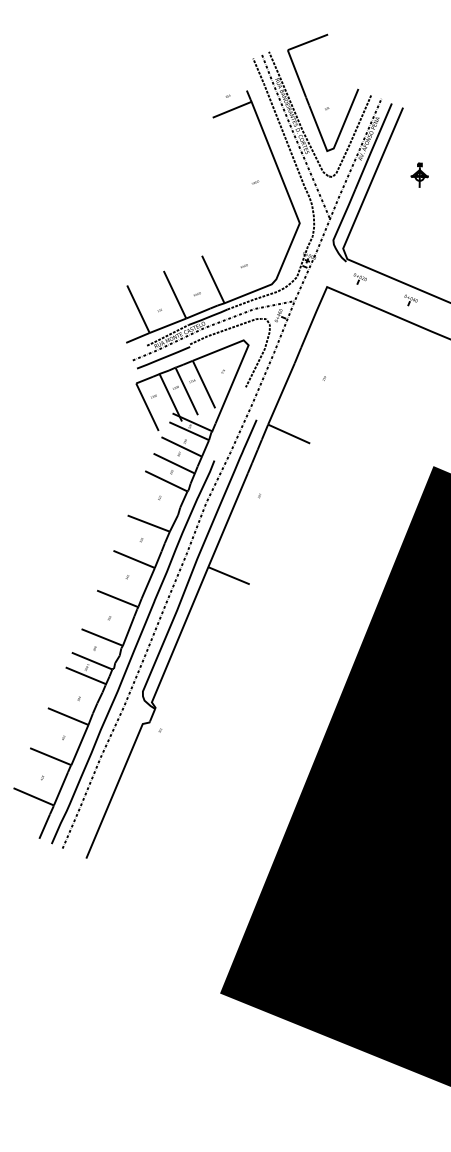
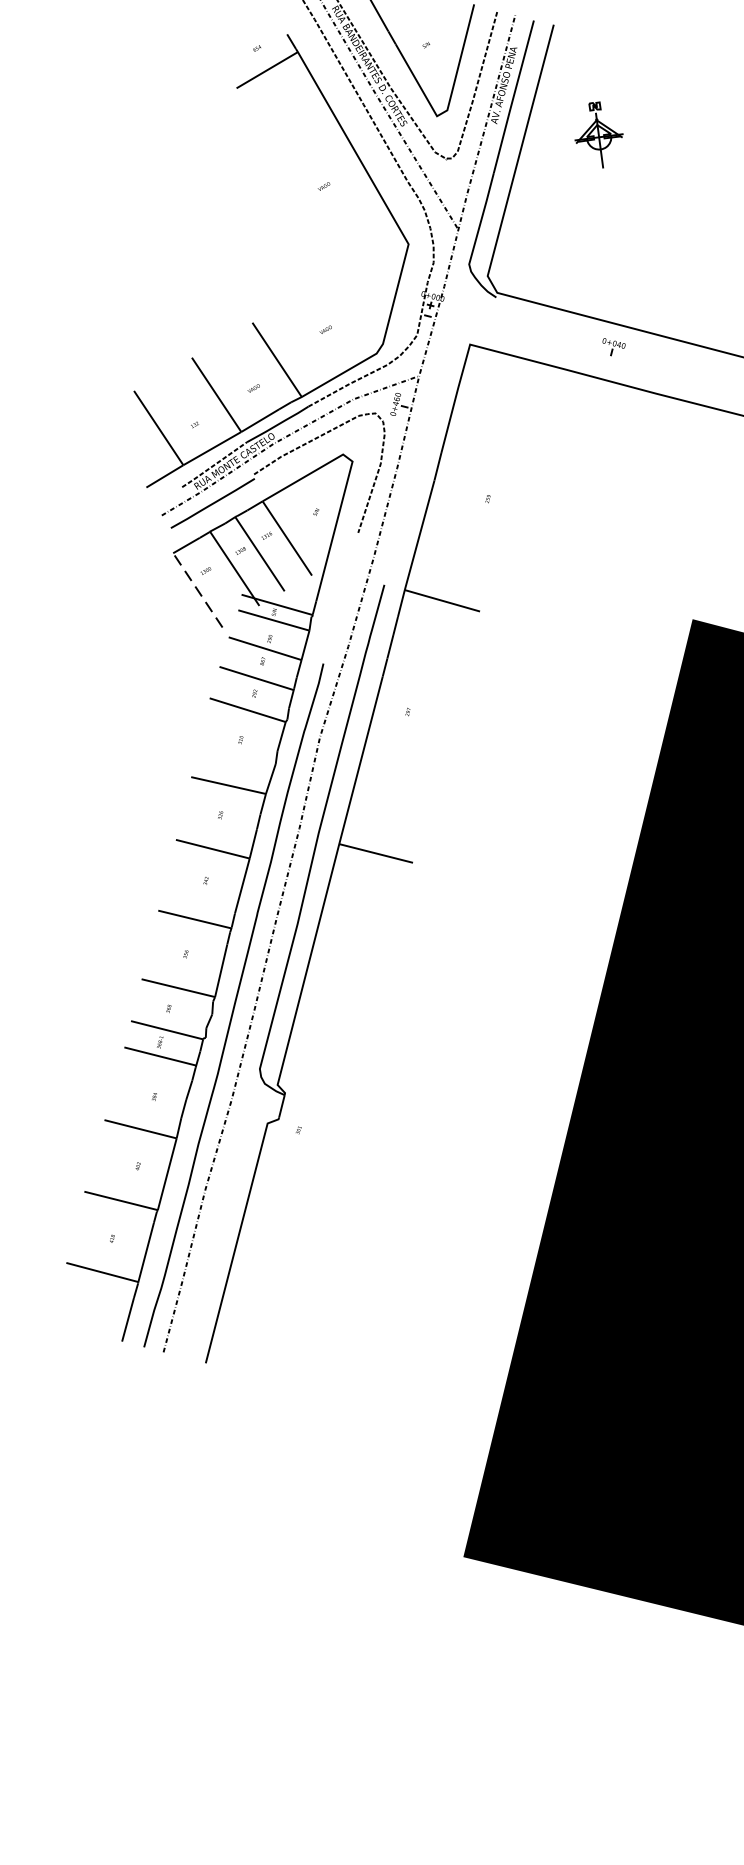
part: (419, 174) -> (597, 132), size x1.6
part: (359, 278) -> (522, 322), removed
line: (147, 406) -> (197, 589), solid -> dashed

